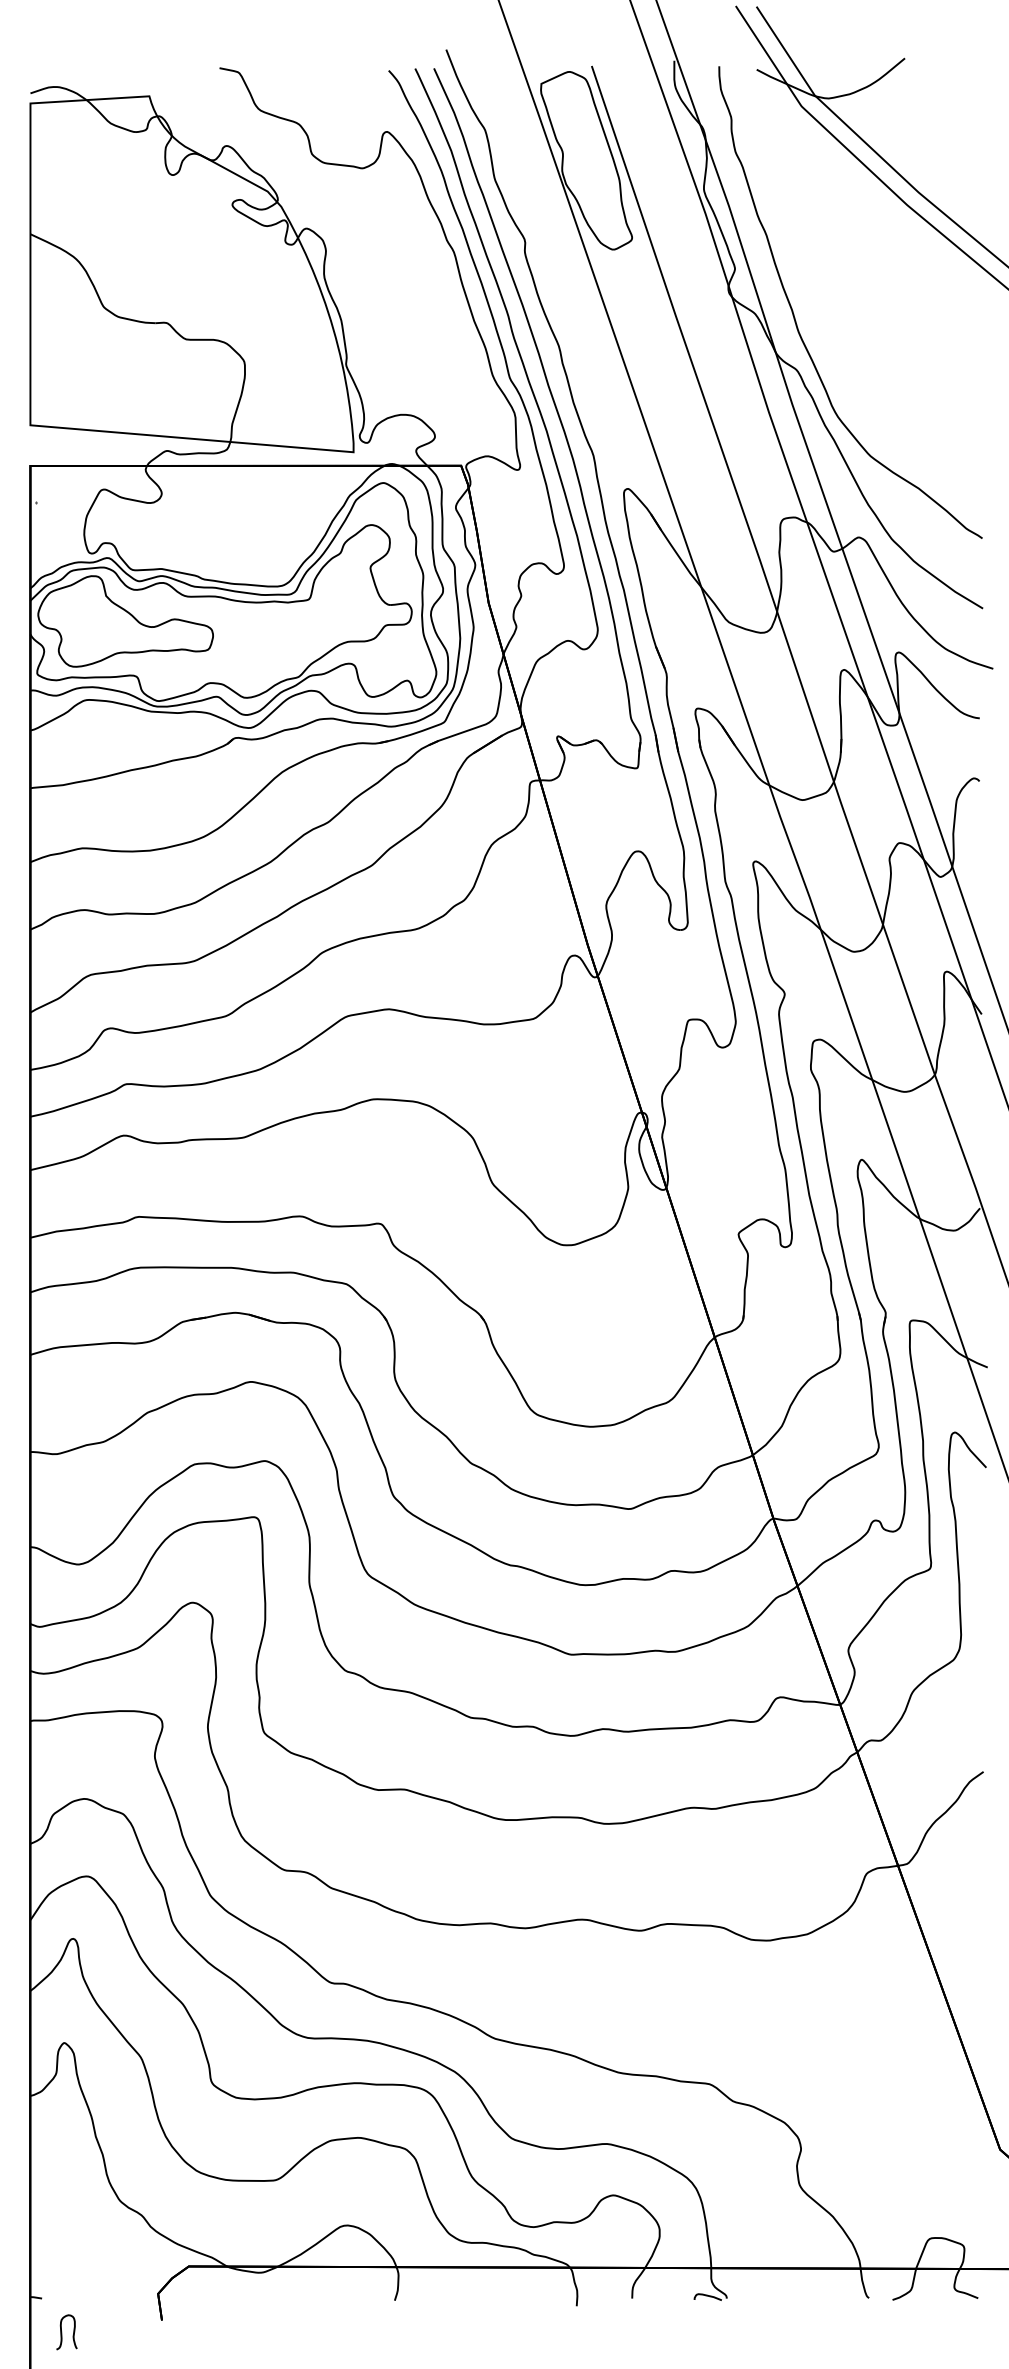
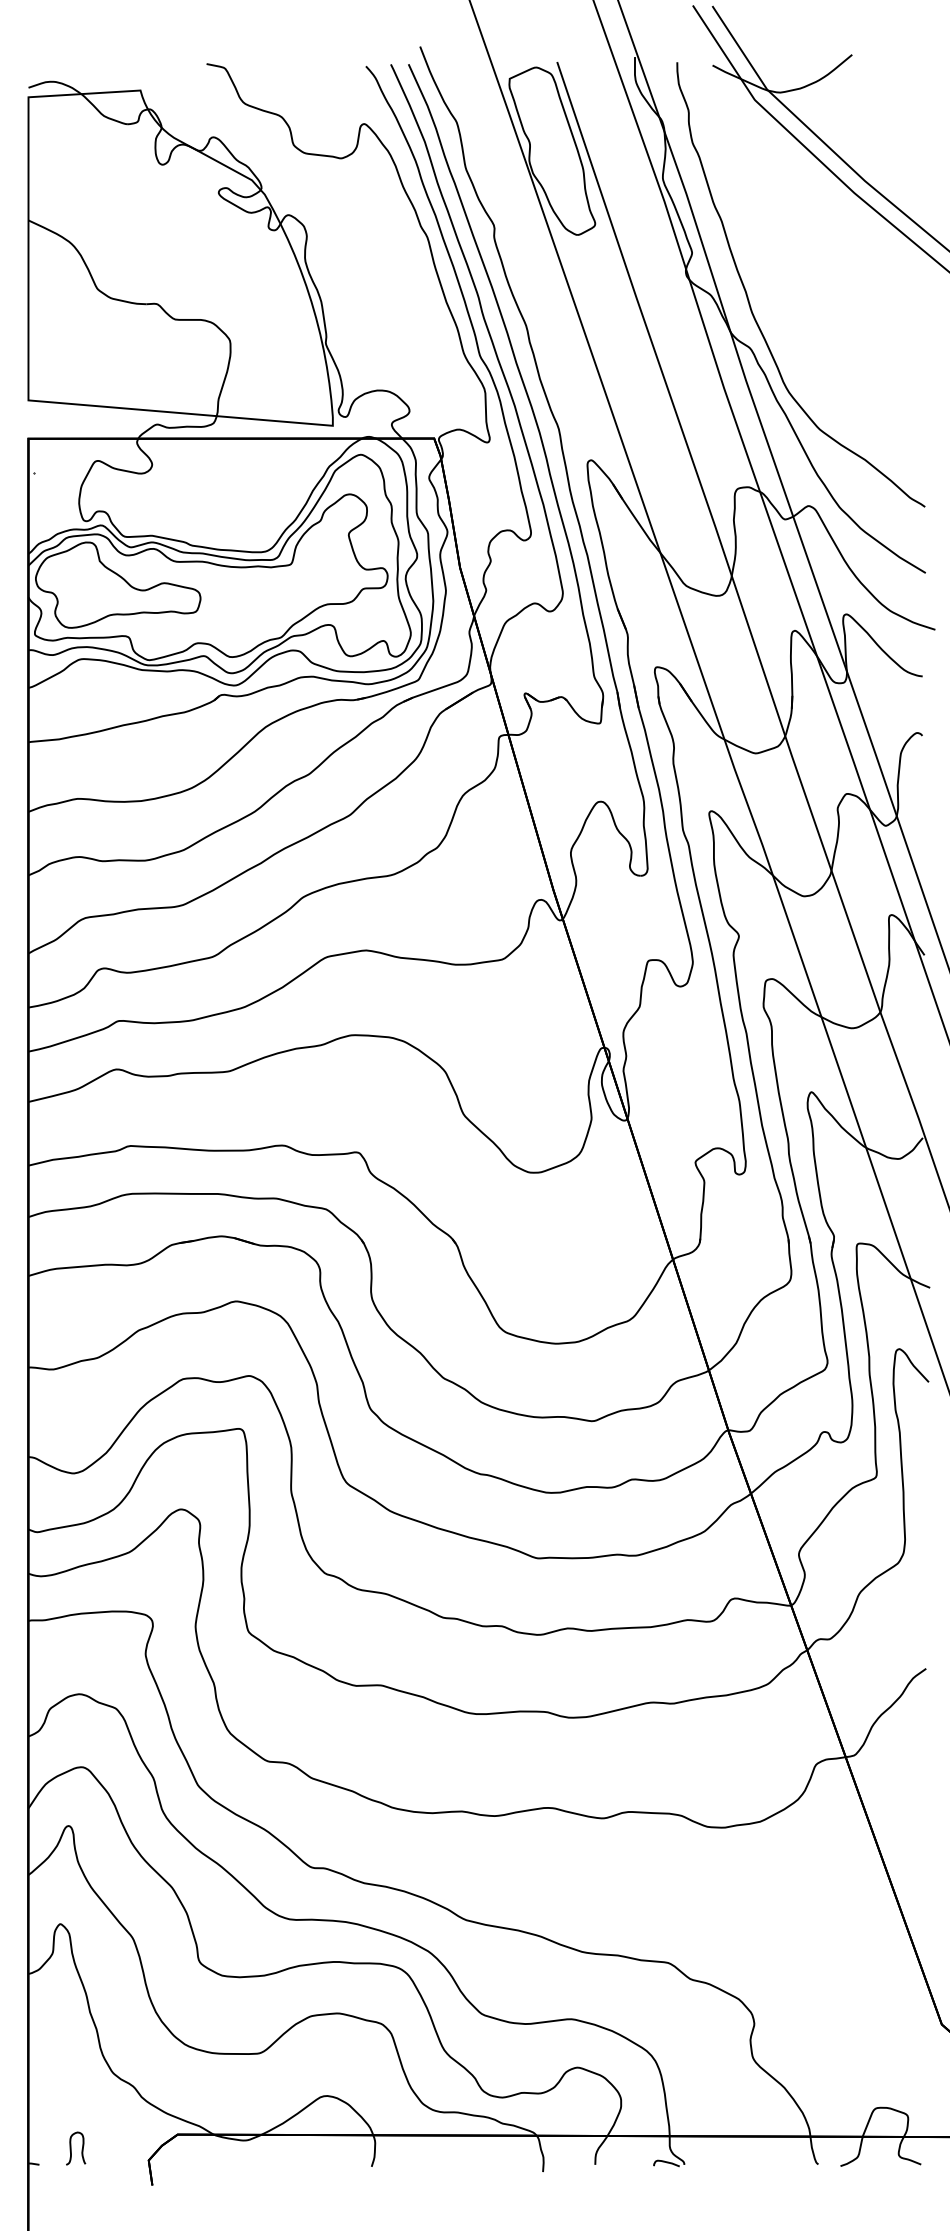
curve: (62, 2332) -> (71, 2148), moved

